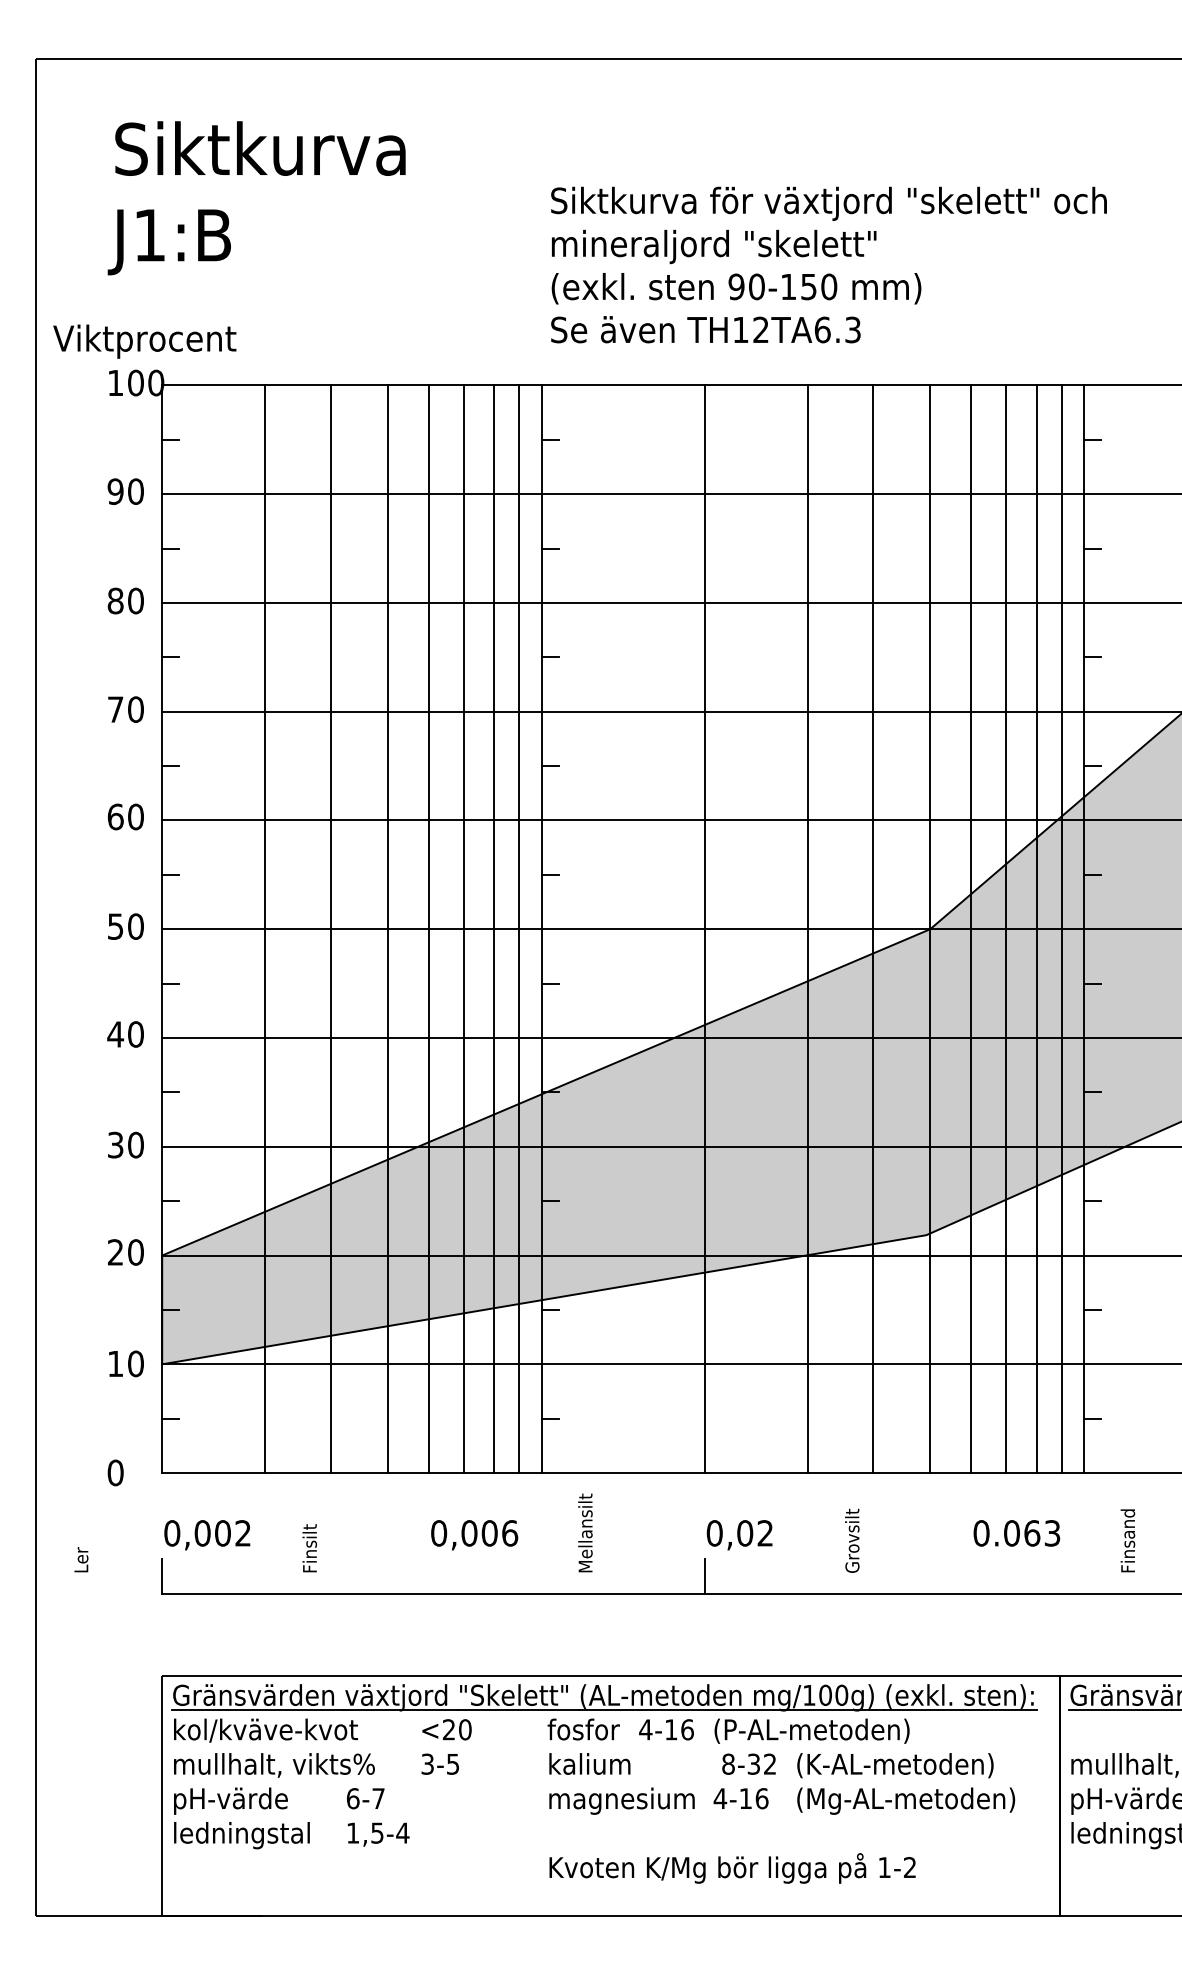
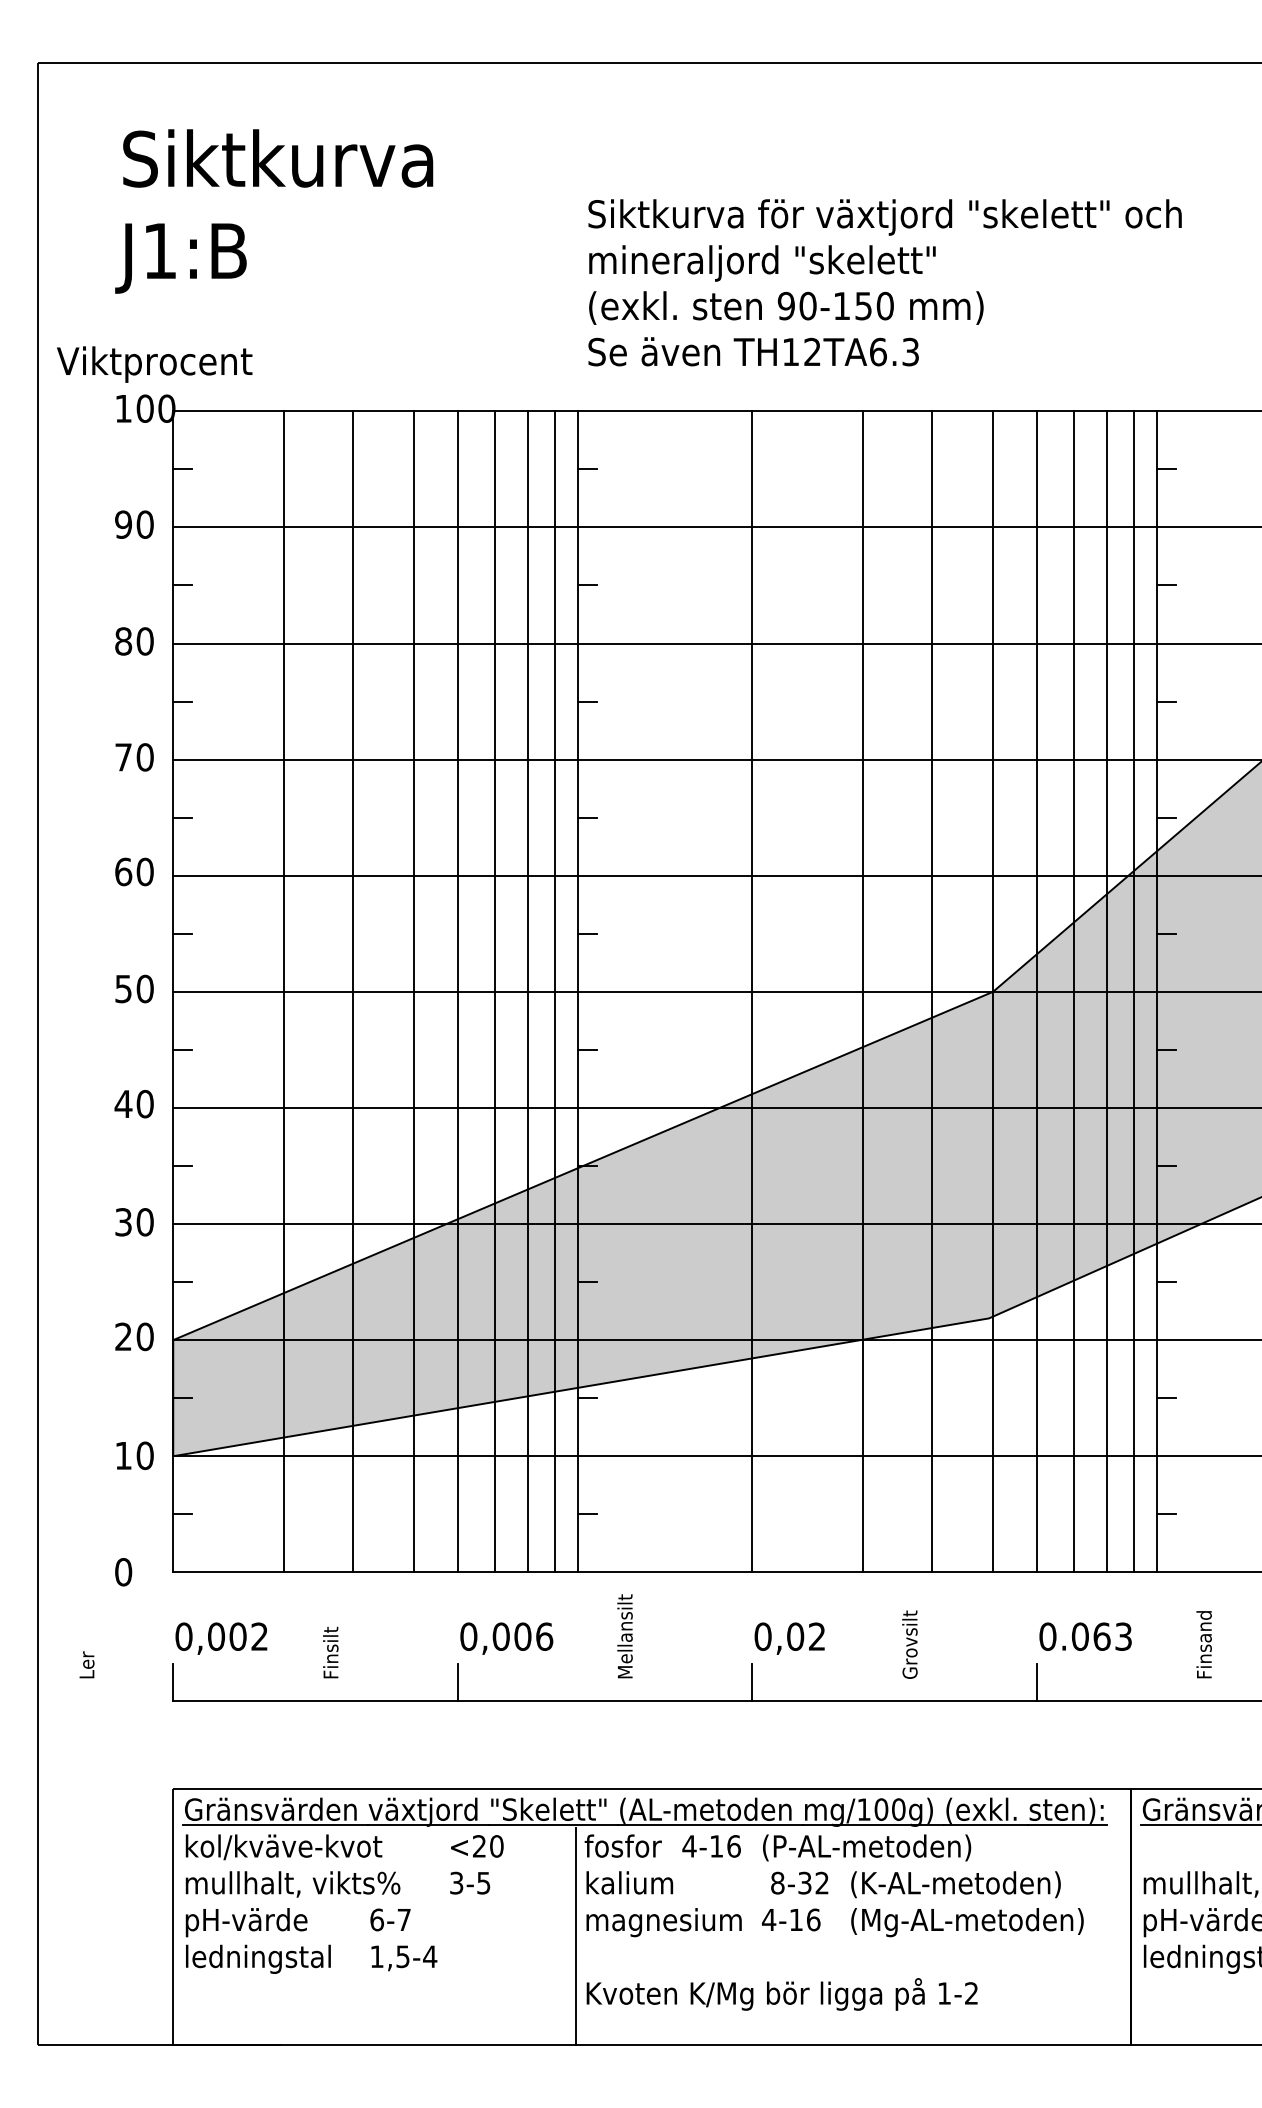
line: (429, 1576) -> (458, 1682), added
line: (971, 1576) -> (1037, 1682), added
line: (539, 1813) -> (576, 1935), added

